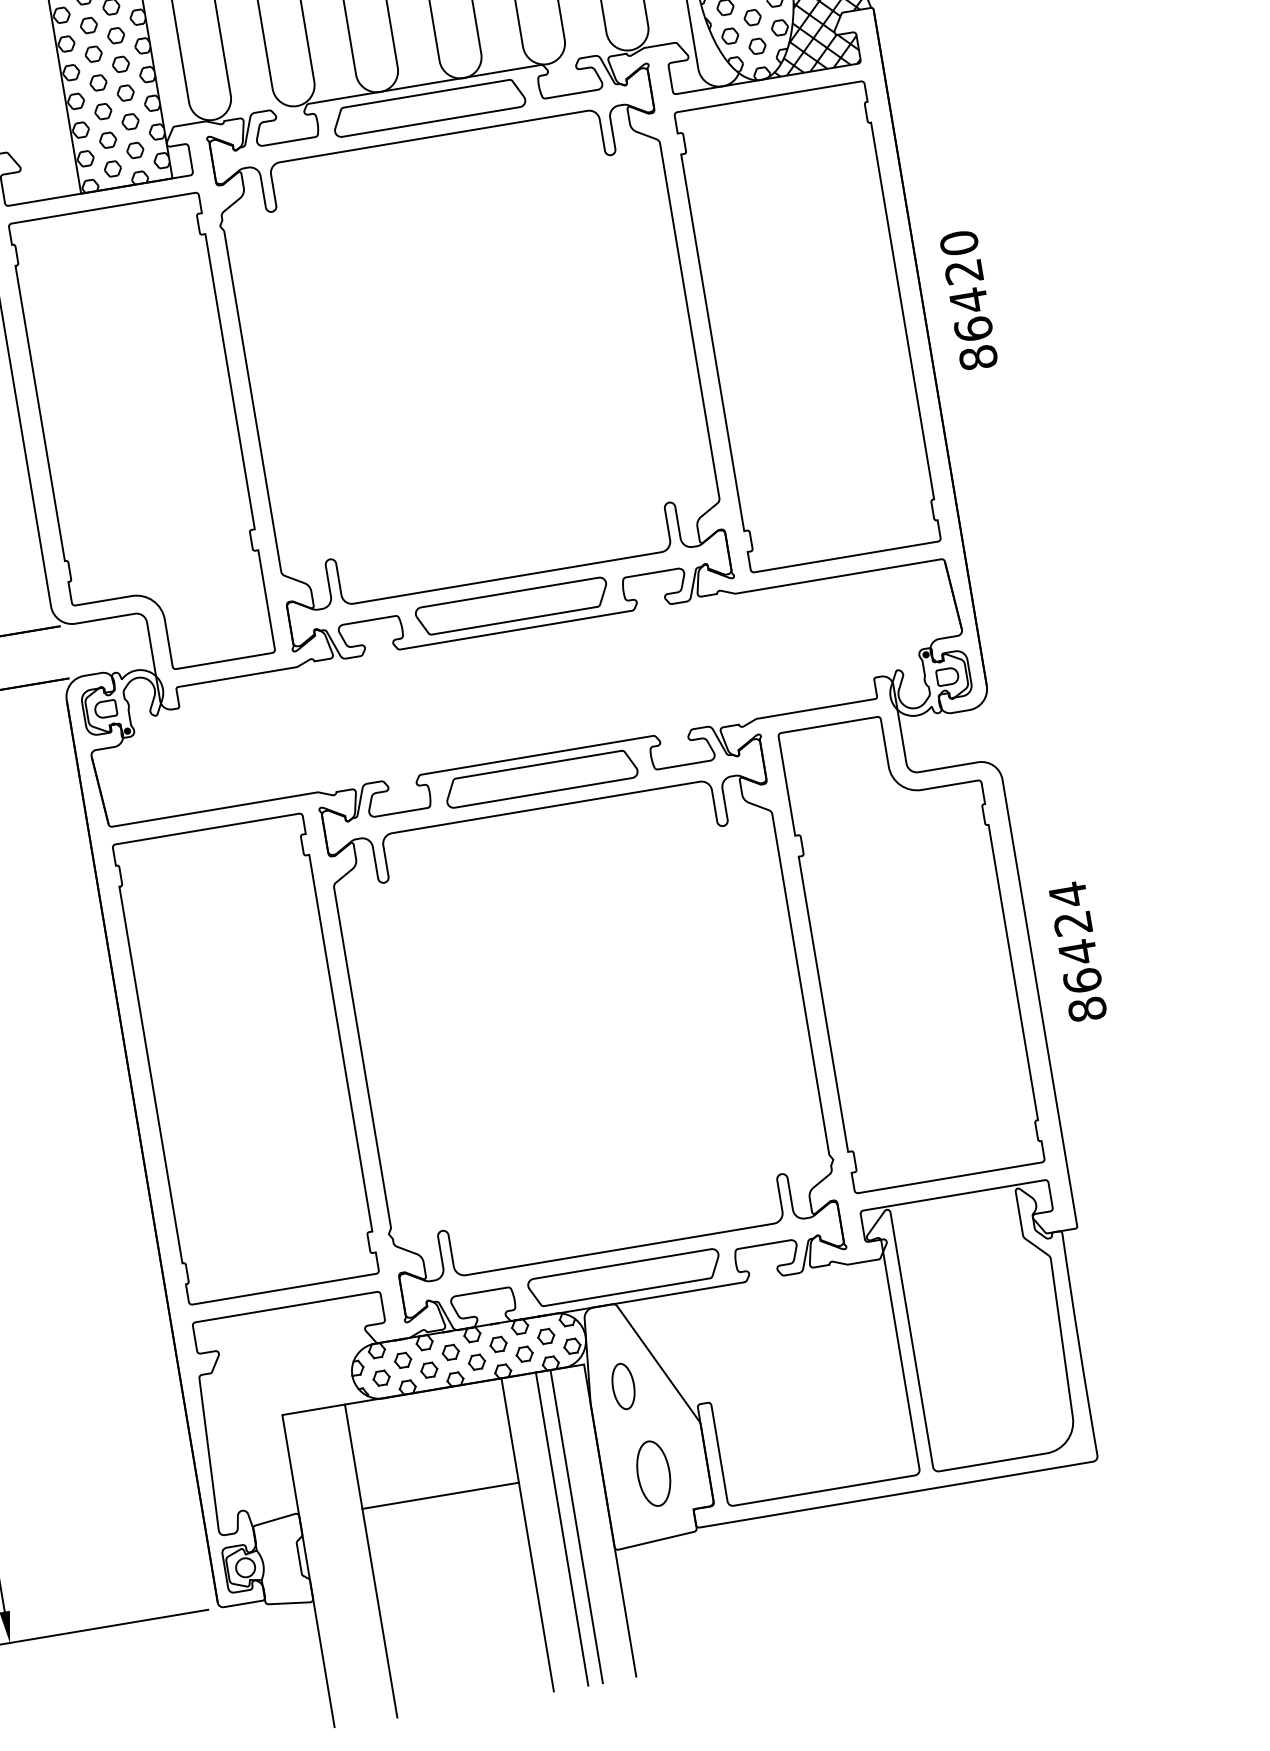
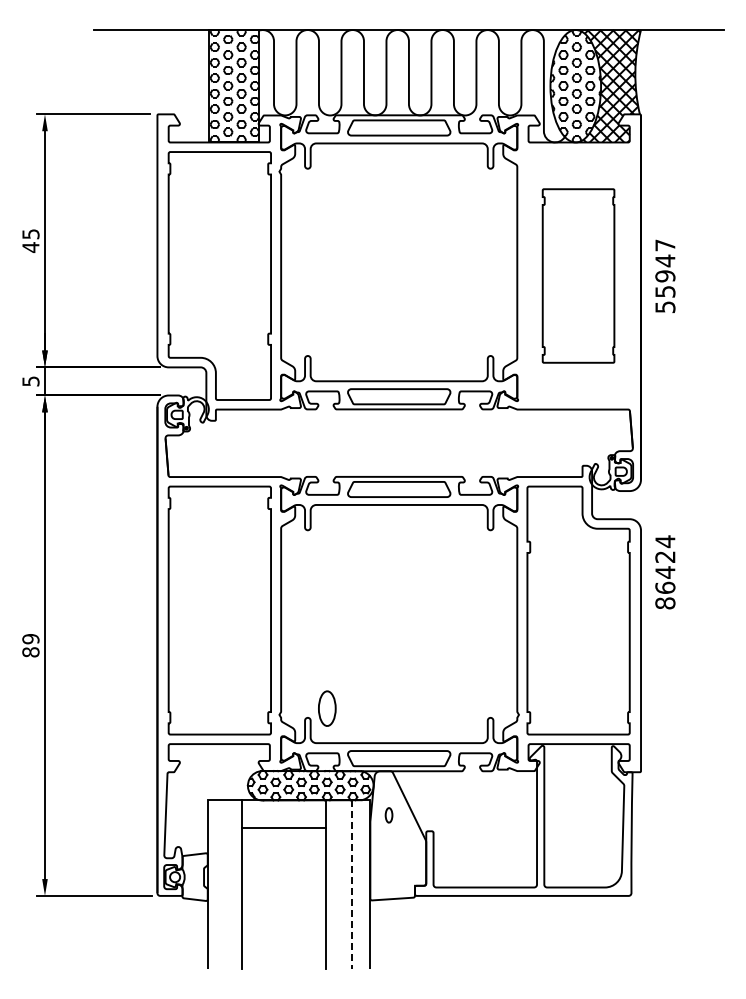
text: (969, 300) -> (665, 276), 86420 -> 55947
part: (807, 325) -> (578, 275), size x0.7
text: (1078, 952) -> (665, 572), moved
part: (622, 1387) -> (388, 815), size x0.6
part: (654, 1473) -> (327, 708), moved
line: (440, 1495) -> (283, 827), moved
line: (562, 1528) -> (344, 884), removed
line: (577, 1528) -> (352, 885), solid -> dashed

